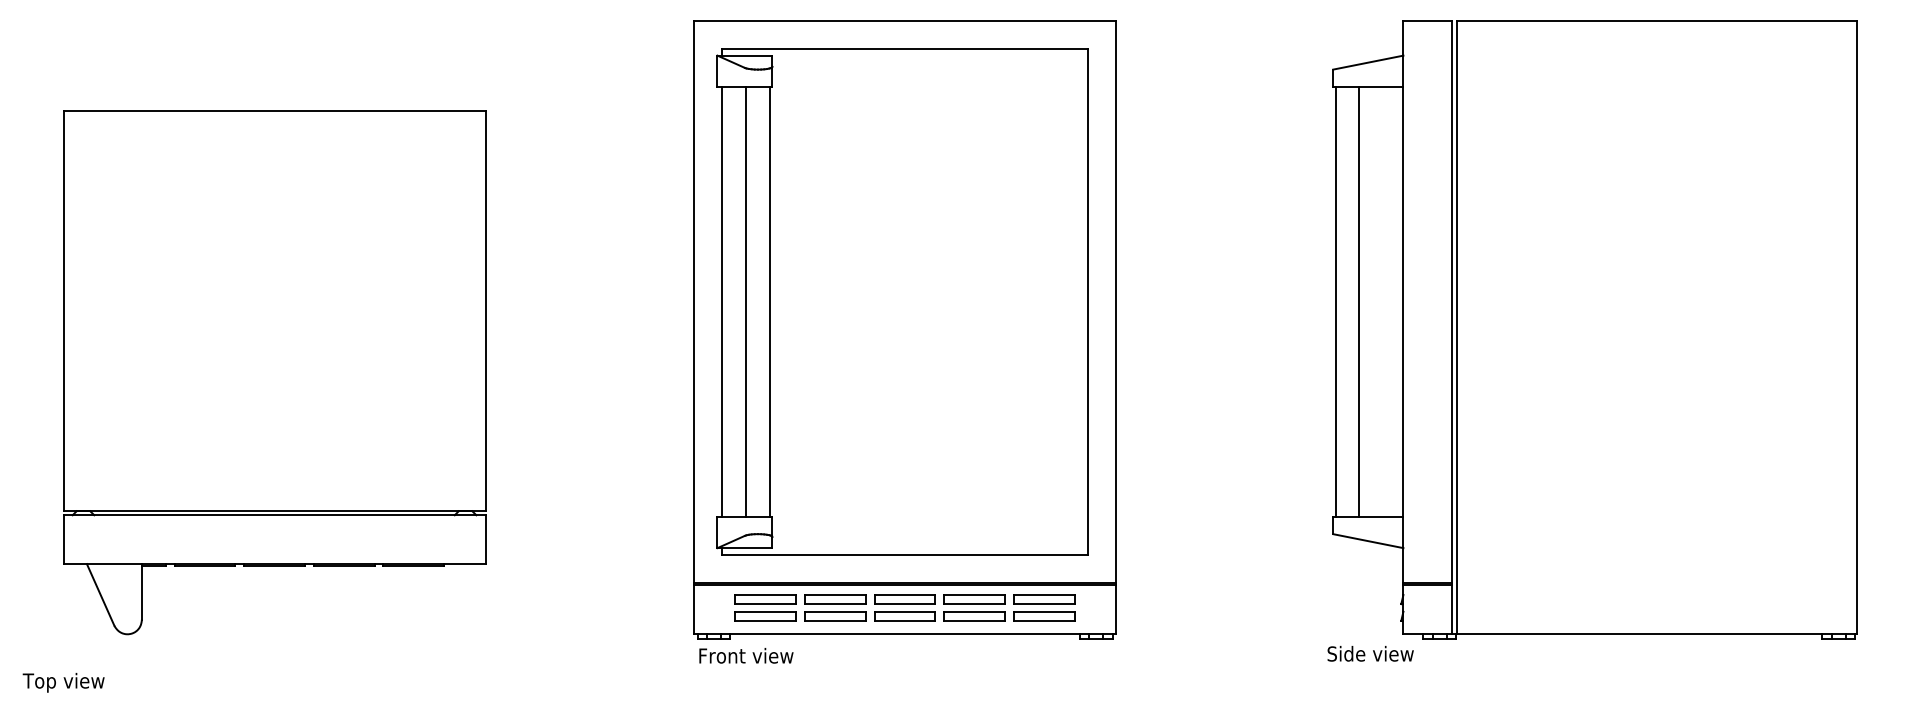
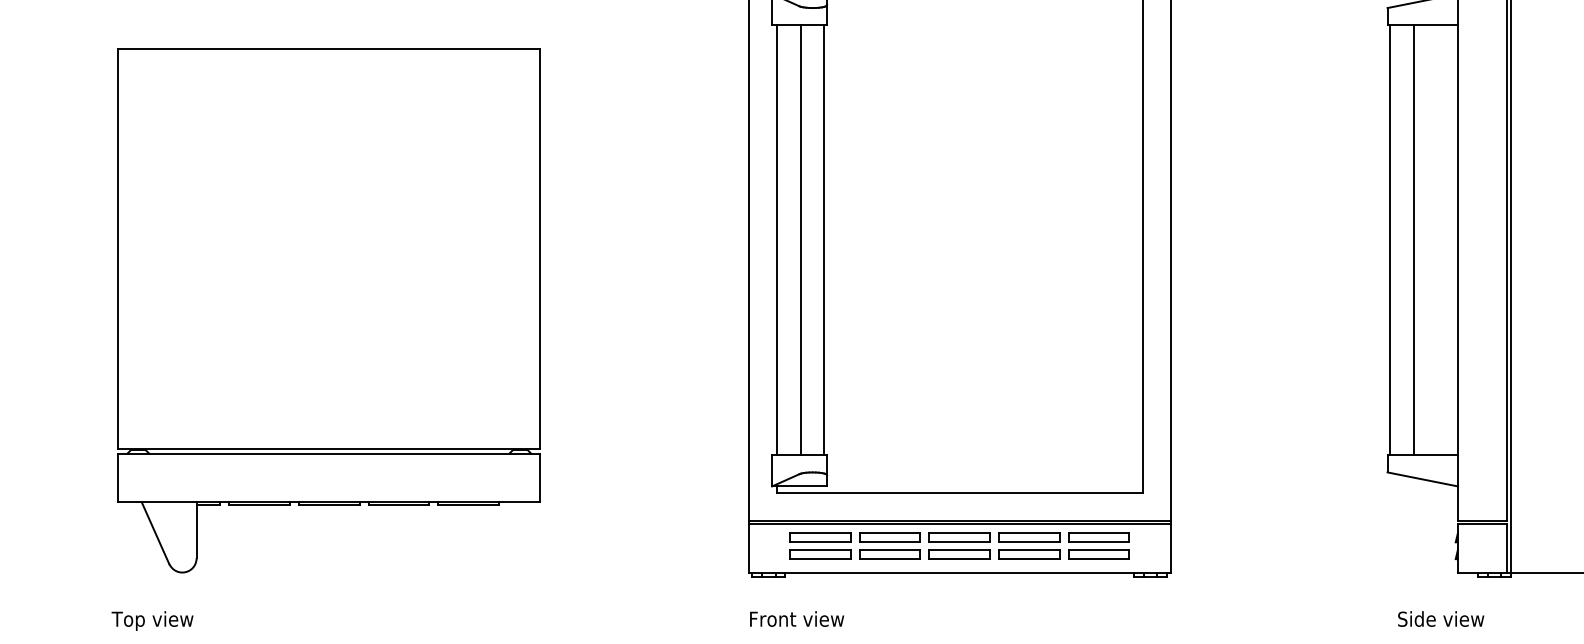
text: (1370, 653) -> (1440, 618), moved
text: (746, 655) -> (797, 618), moved
text: (63, 682) -> (152, 620), moved

